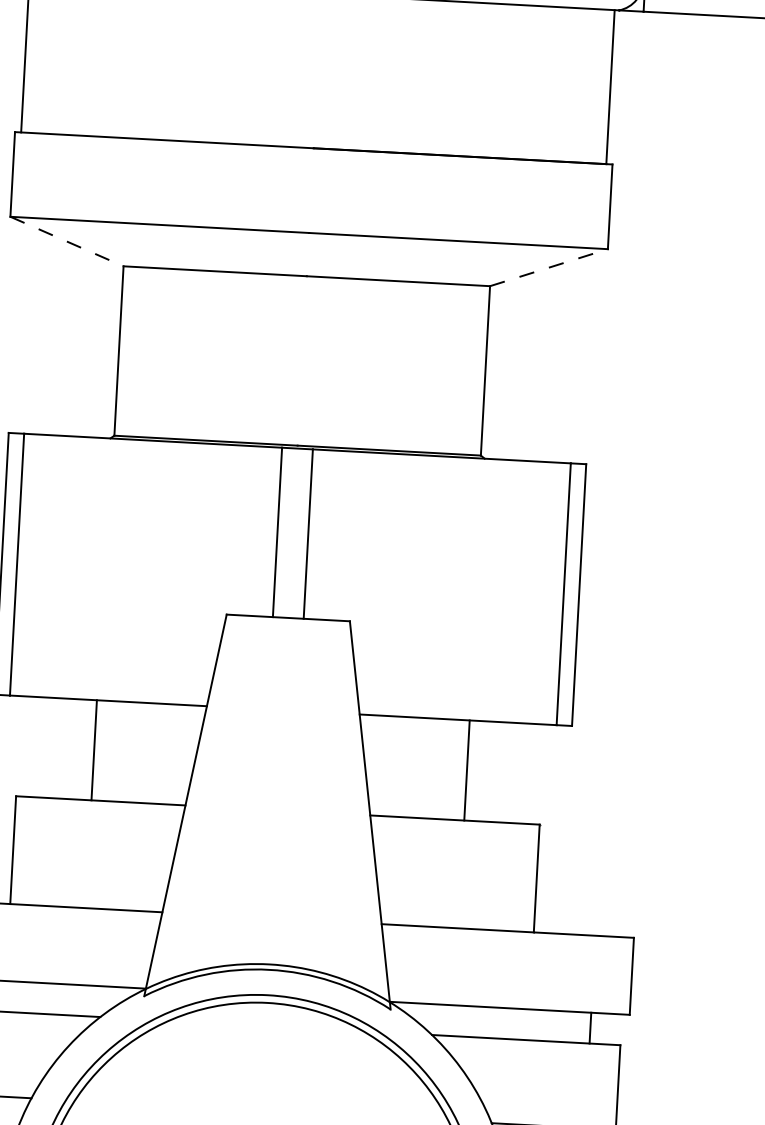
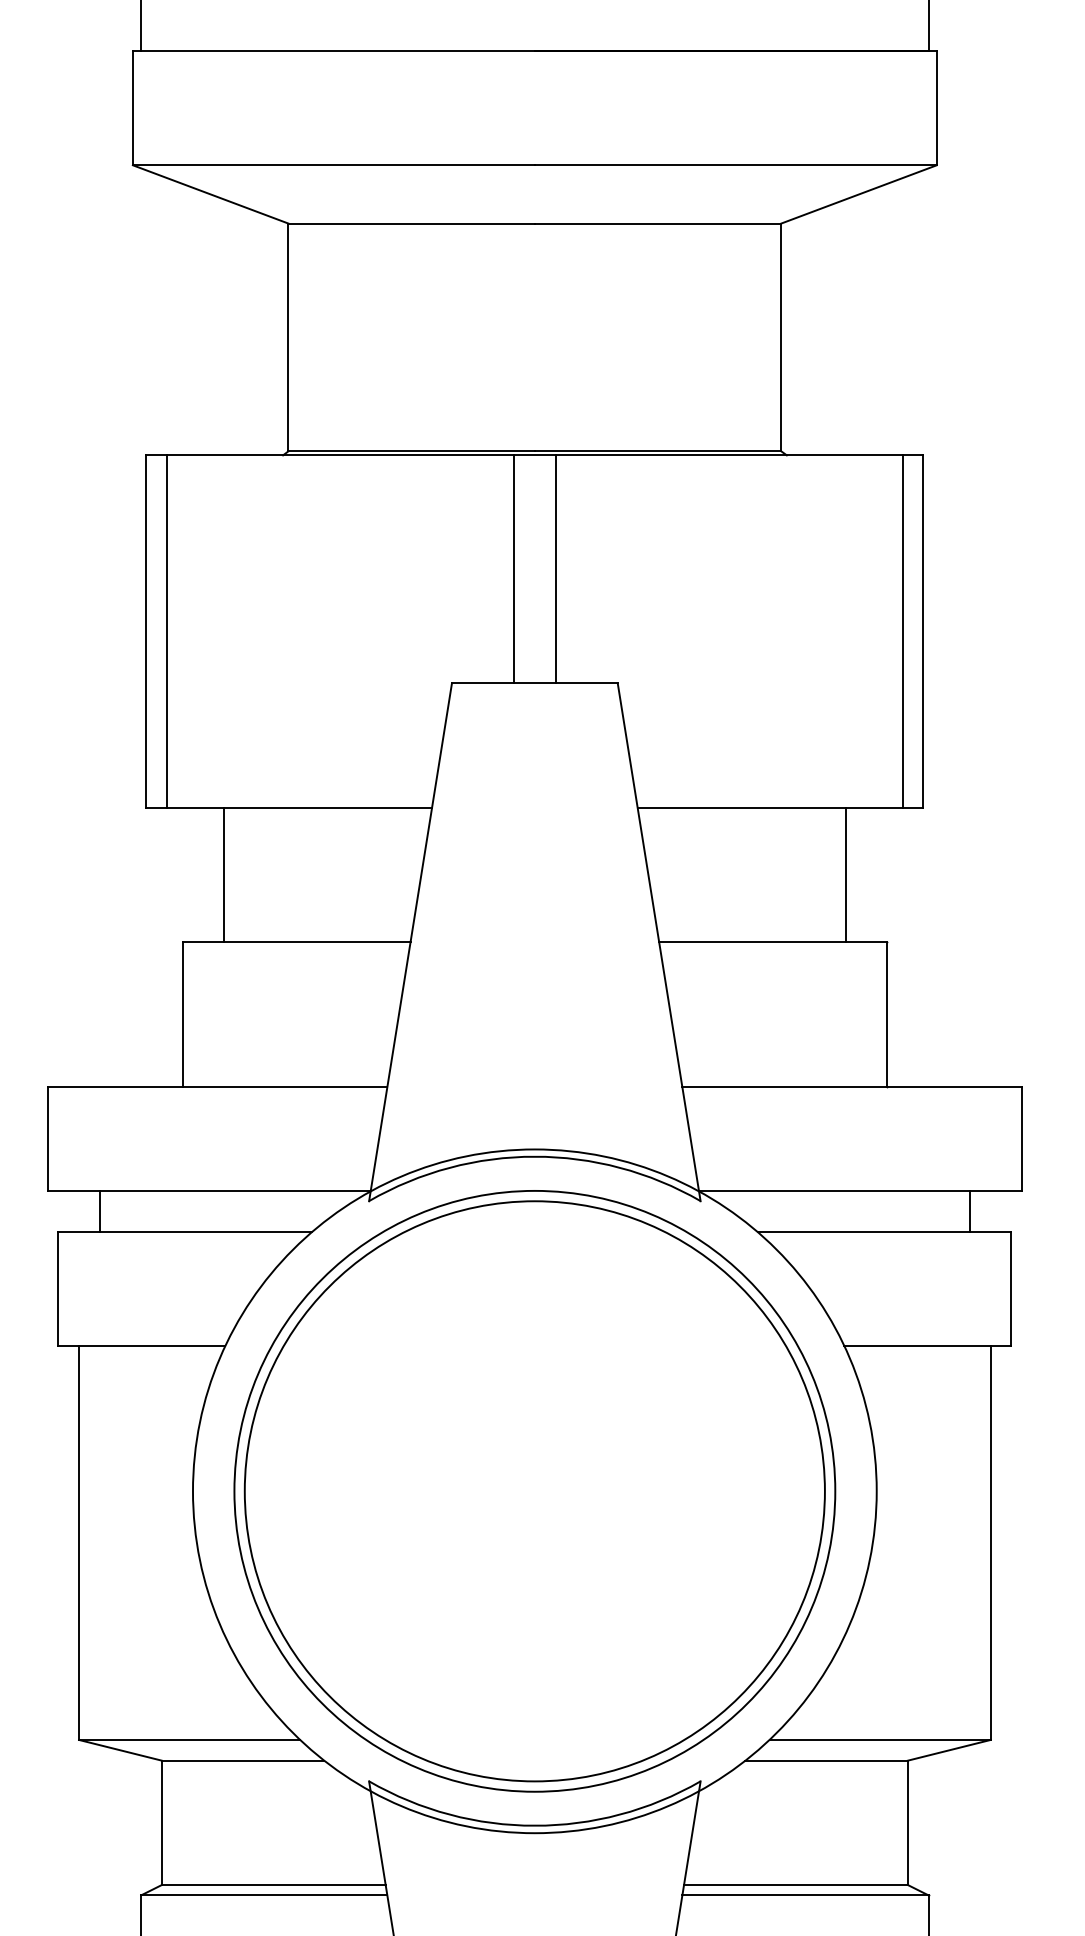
line: (66, 241) -> (210, 194), dashed -> solid
line: (549, 267) -> (859, 194), dashed -> solid
line: (94, 750) -> (224, 874), moved
line: (466, 770) -> (845, 874), moved

